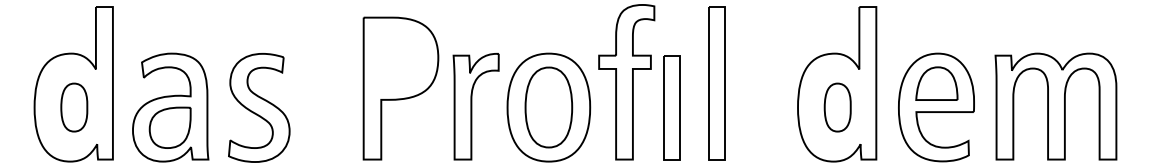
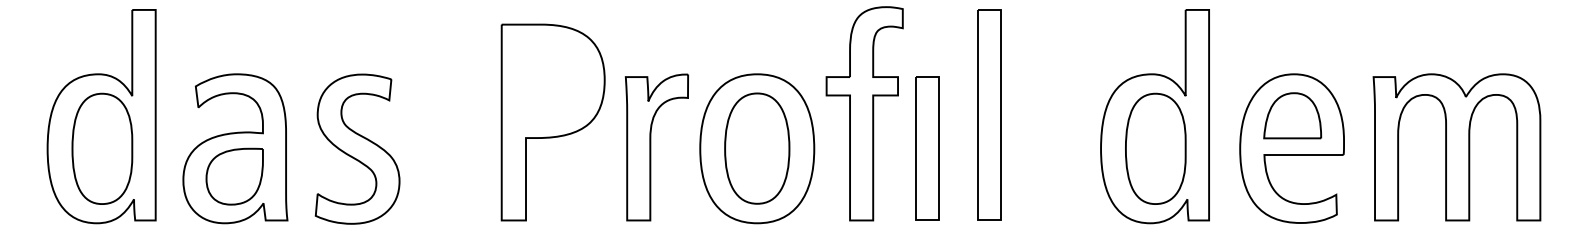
part: (74, 107) -> (102, 148), size x1.67
part: (837, 107) -> (1155, 148), size x1.67

